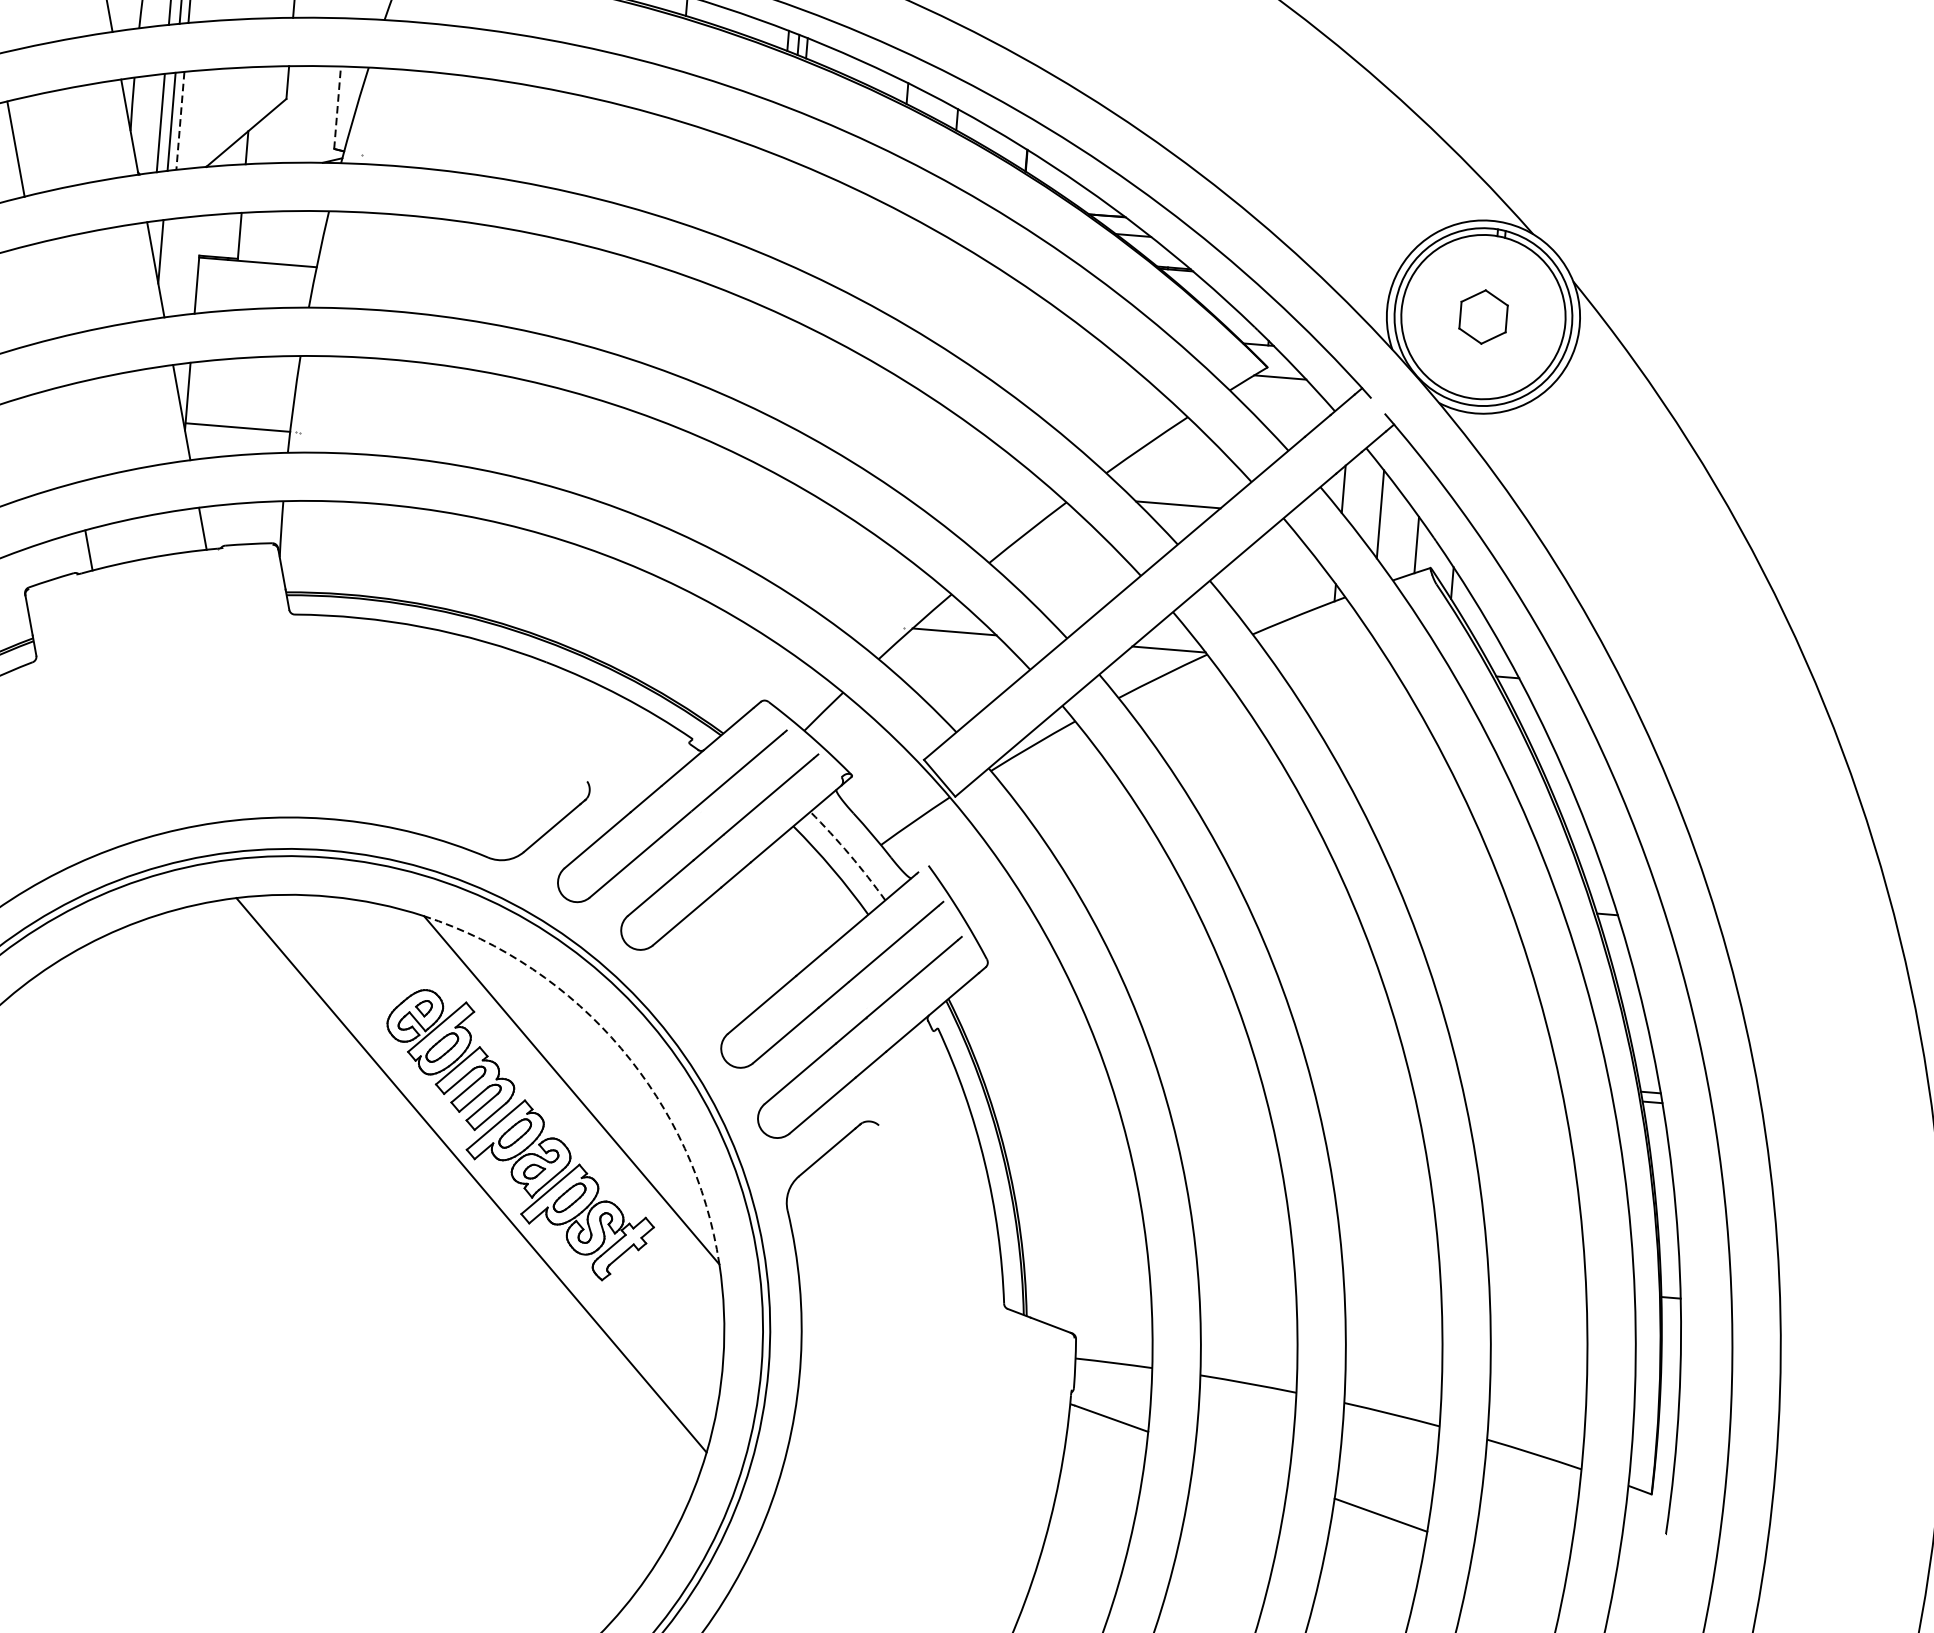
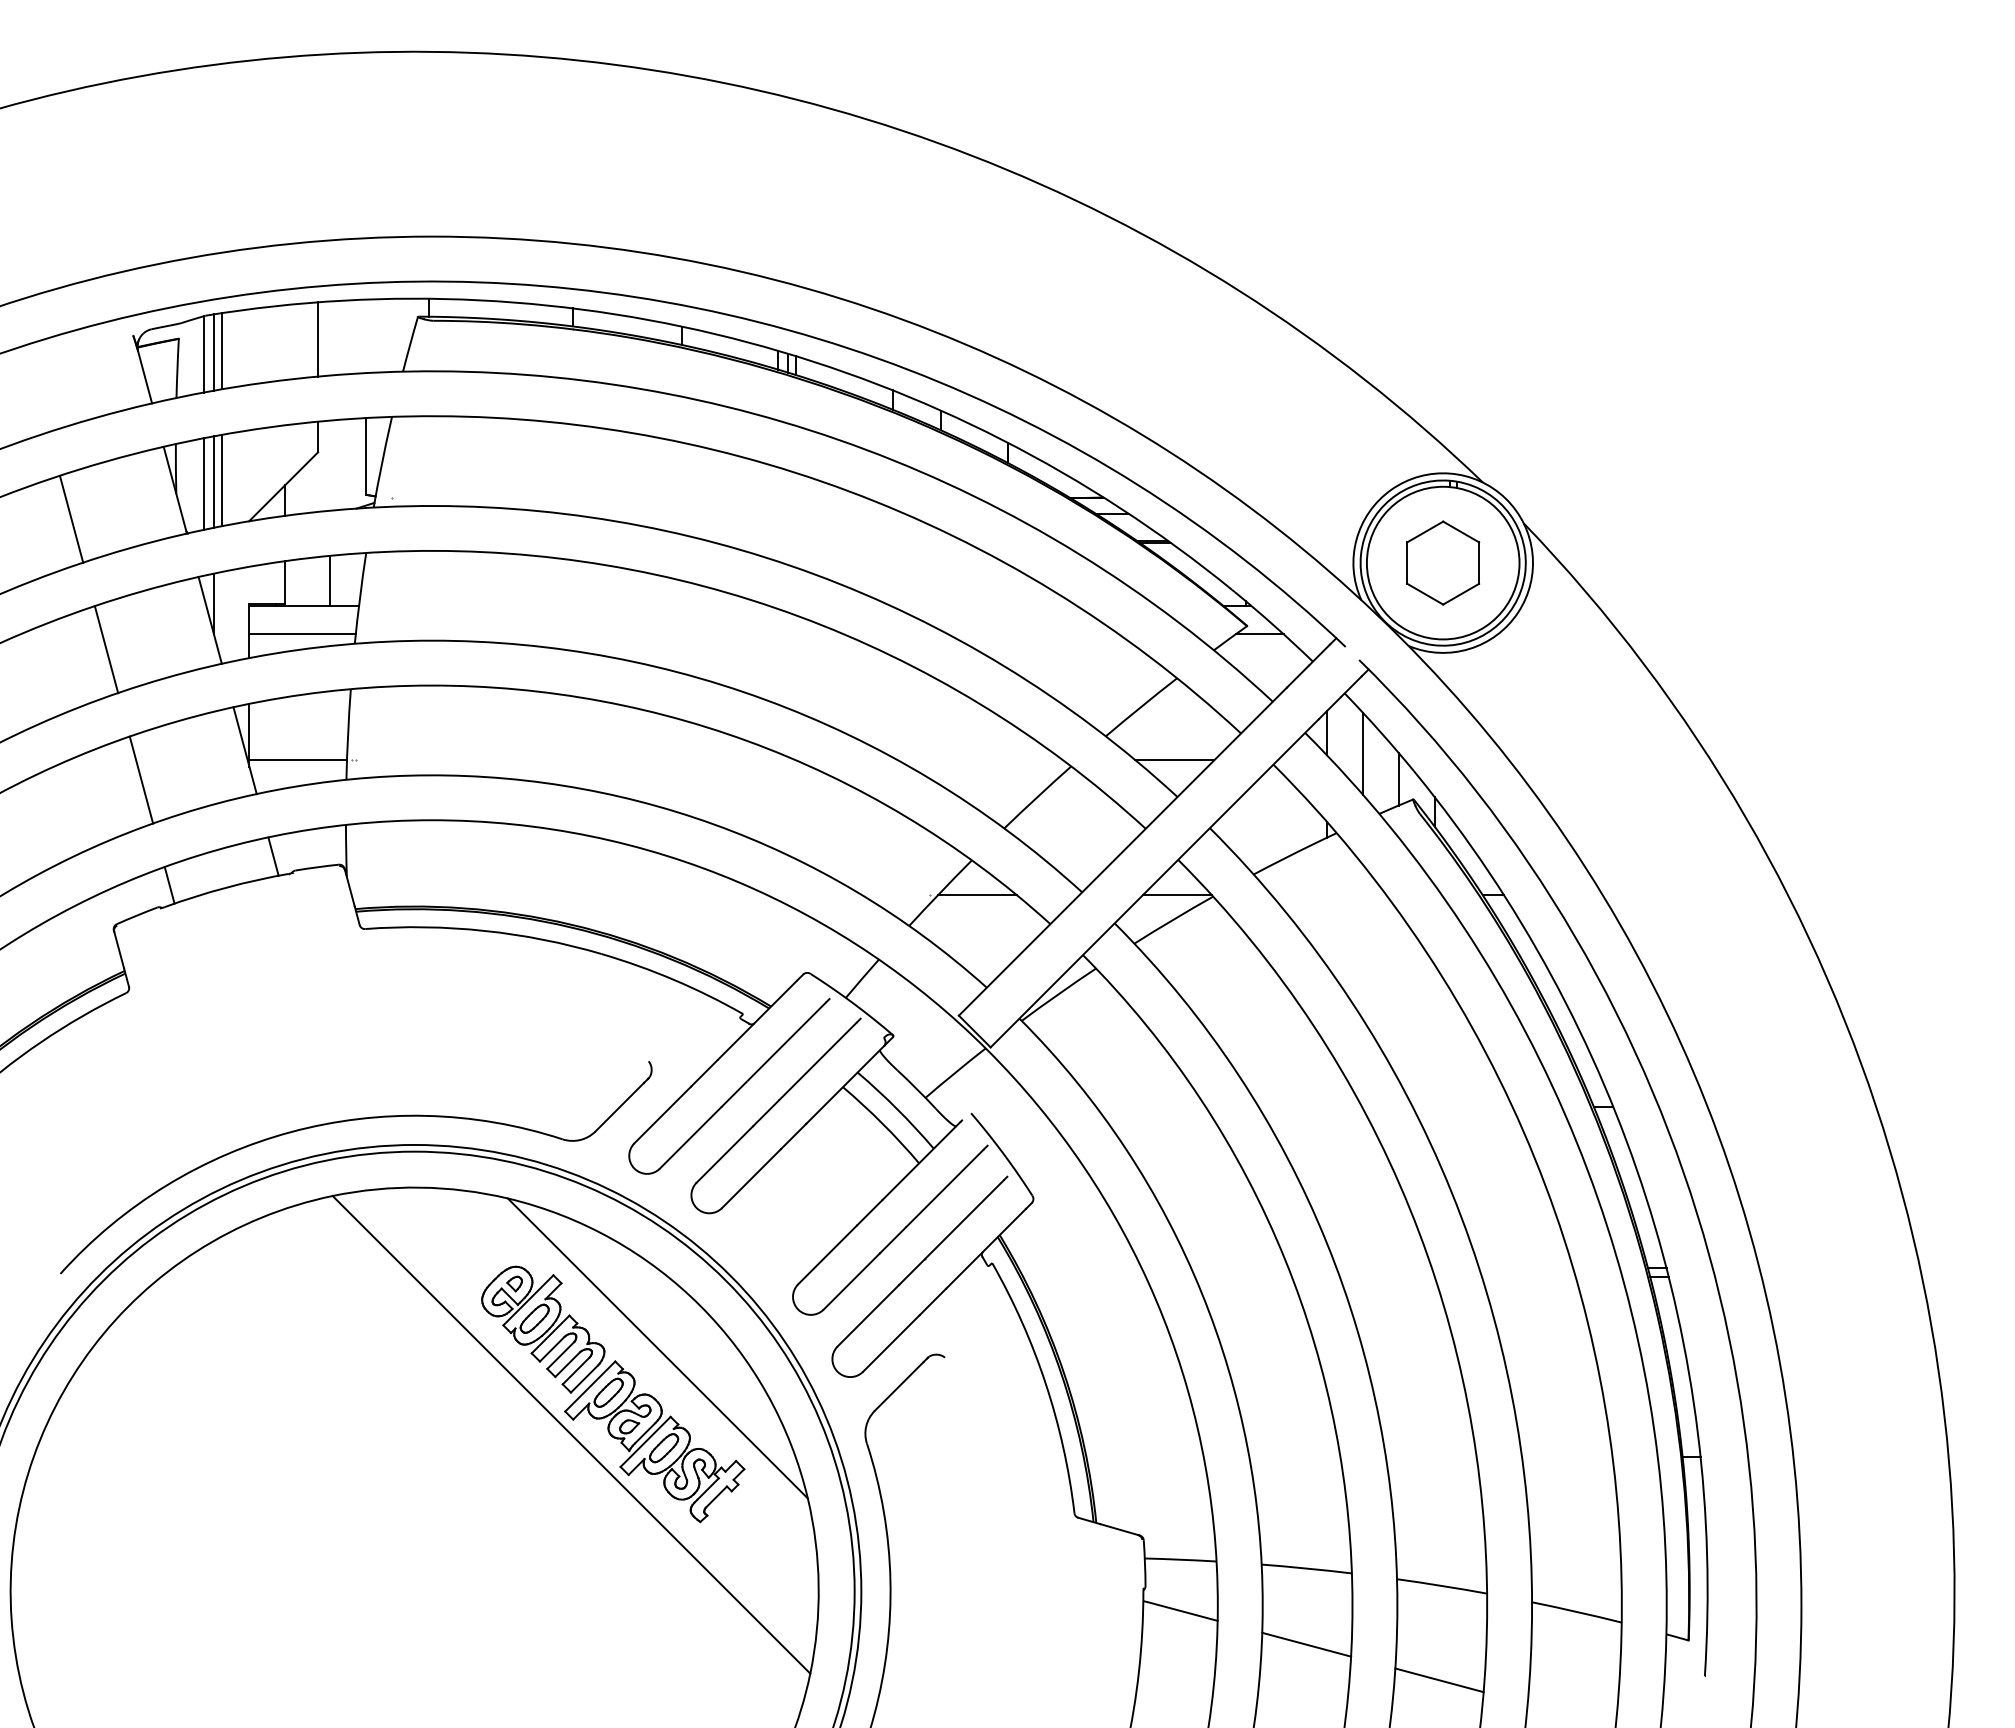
line: (337, 106) -> (366, 455), dashed -> solid
line: (180, 120) -> (221, 480), dashed -> solid
line: (288, 237) -> (330, 580), added
line: (41, 291) -> (106, 649), added
line: (253, 293) -> (302, 634), added
part: (1483, 316) -> (1443, 562), size x1.67
line: (68, 434) -> (141, 779), added
arc: (849, 855) -> (897, 1109), dashed -> solid
arc: (621, 1047) -> (700, 1305), dashed -> solid
line: (1241, 1465) -> (1306, 1644), added

